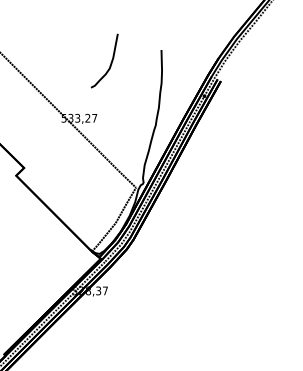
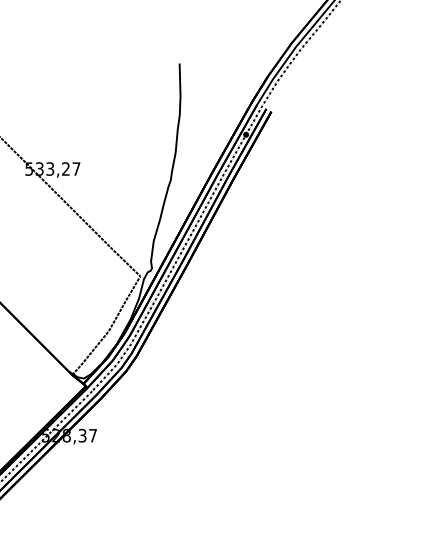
curve: (110, 62) -> (100, 82), removed

